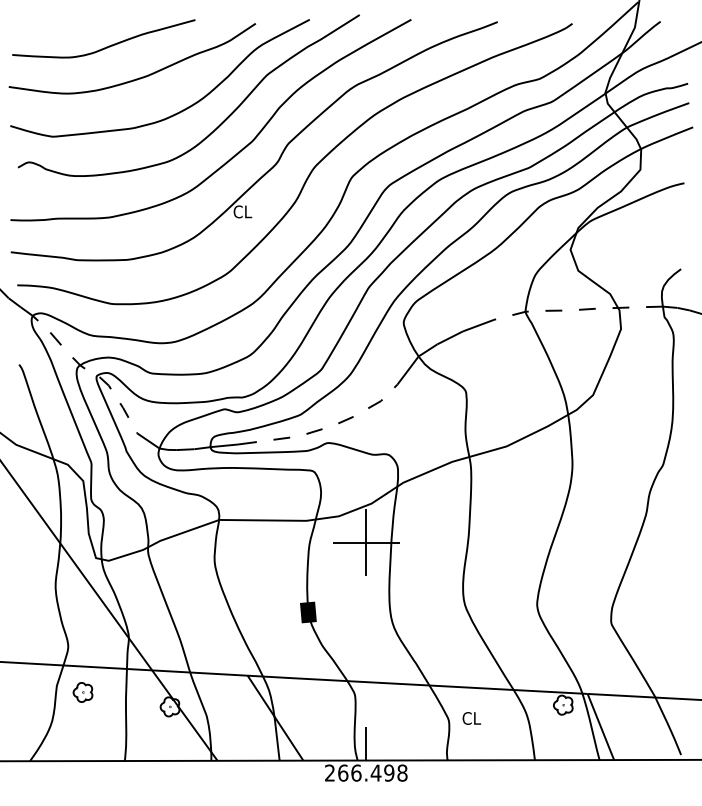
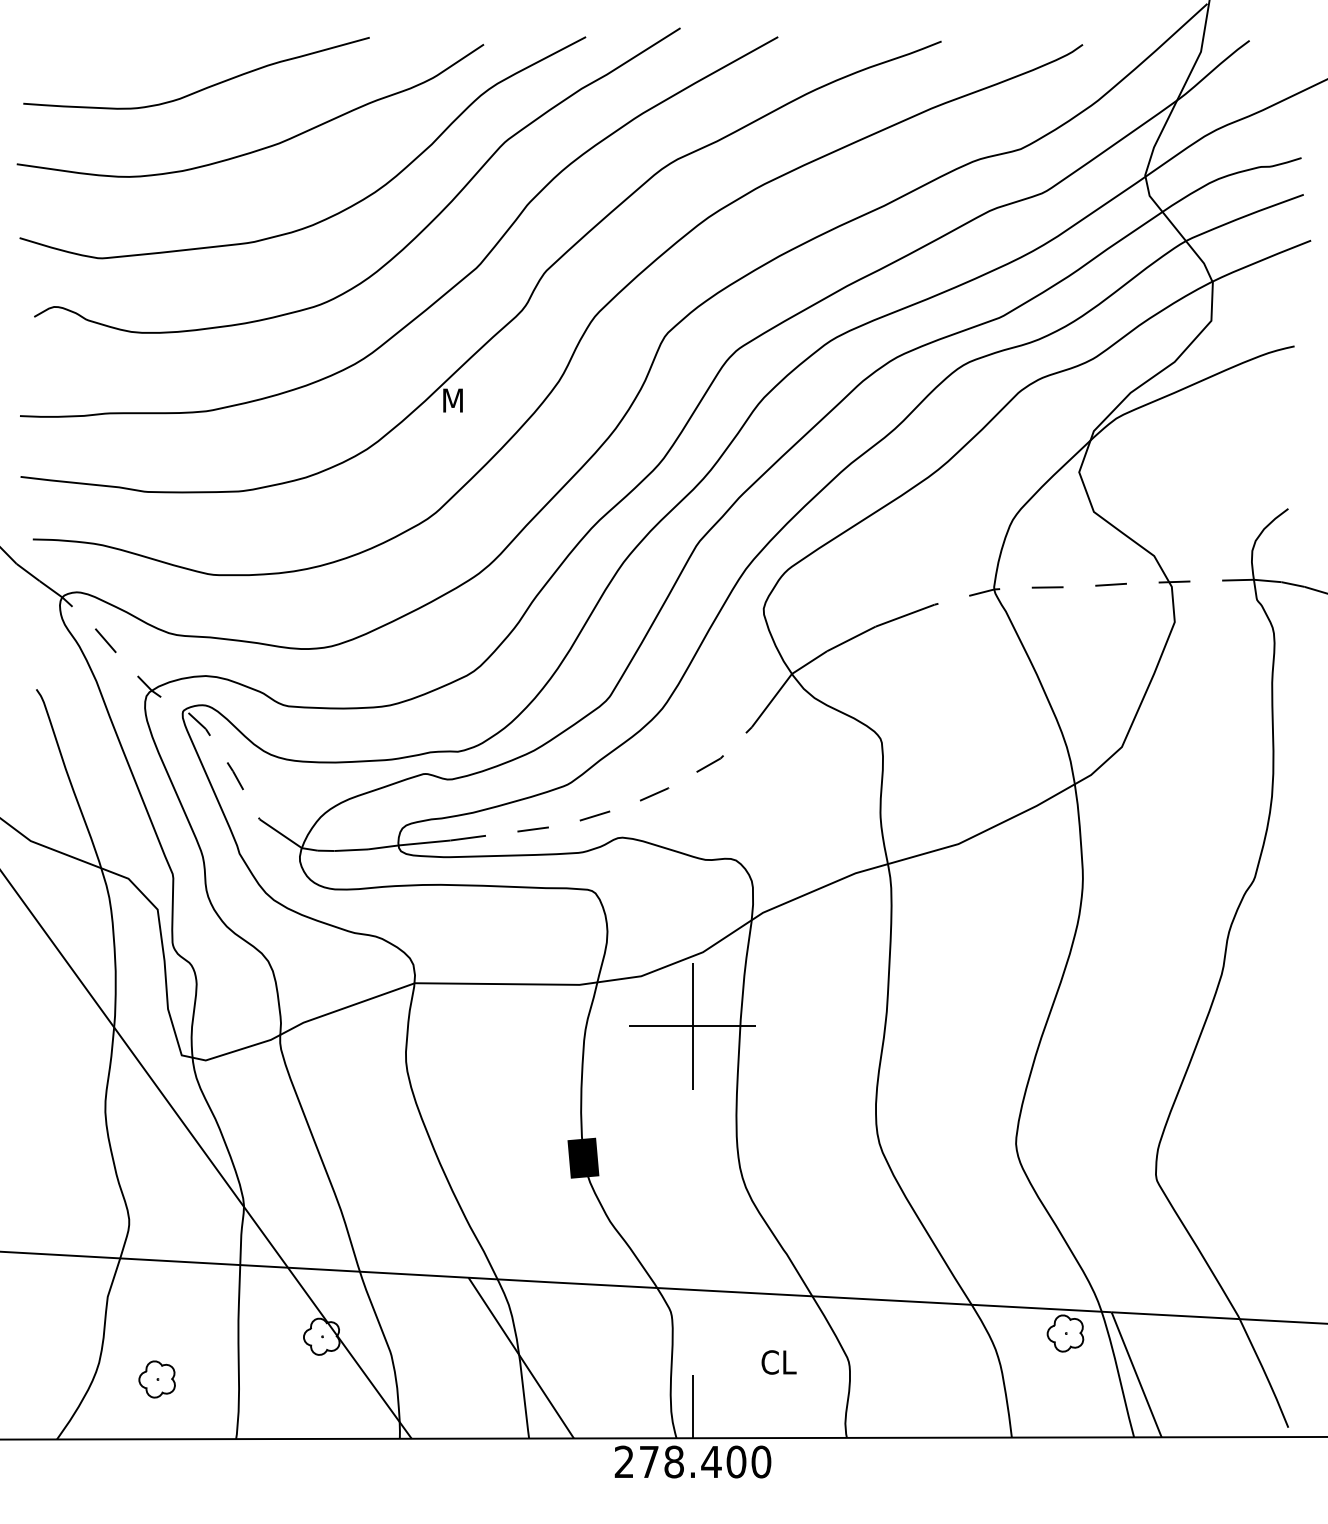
text: (242, 211) -> (458, 399), CL -> M
part: (82, 692) -> (156, 1379), moved
text: (471, 718) -> (778, 1362), moved
text: (372, 772) -> (704, 1460), 266.498 -> 278.400

